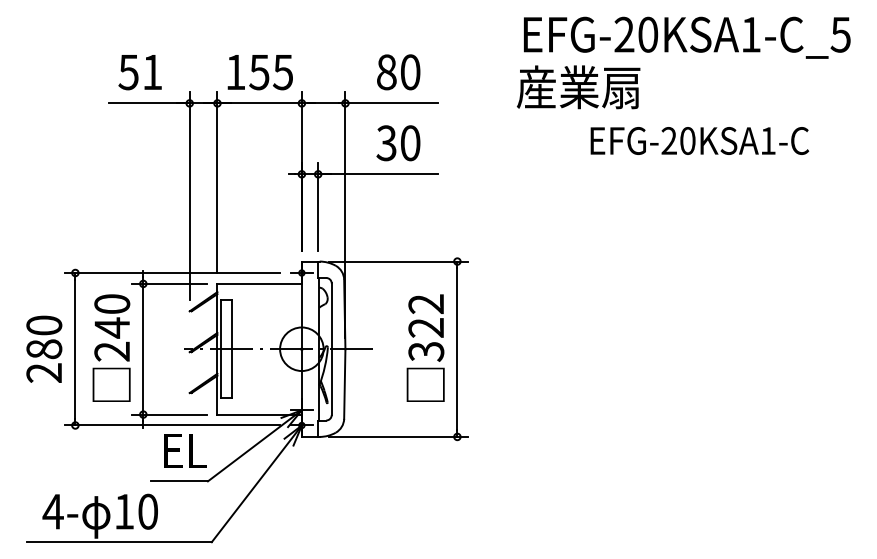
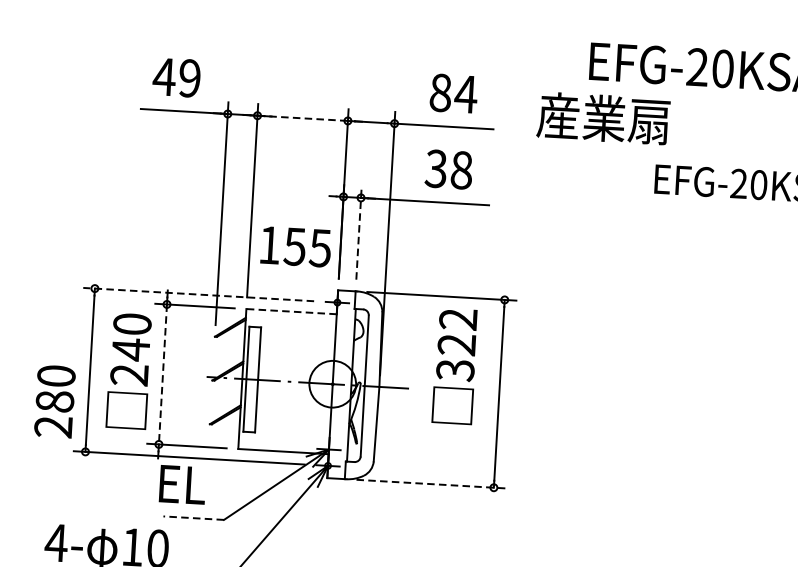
text: (140, 72) -> (177, 77), 51 -> 49
text: (259, 72) -> (295, 246), moved
text: (410, 72) -> (466, 94), 80 -> 84
text: (578, 87) -> (603, 118), moved
line: (260, 103) -> (303, 118), solid -> dashed
text: (410, 143) -> (461, 170), 30 -> 38
line: (318, 207) -> (359, 233), solid -> dashed
line: (172, 273) -> (198, 295), solid -> dashed
line: (259, 283) -> (291, 311), solid -> dashed
text: (425, 347) -> (454, 365), moved
text: (44, 348) -> (55, 400), moved
line: (143, 349) -> (163, 374), solid -> dashed
line: (398, 436) -> (430, 483), solid -> dashed
text: (185, 450) -> (182, 484), moved
line: (179, 481) -> (193, 518), solid -> dashed

